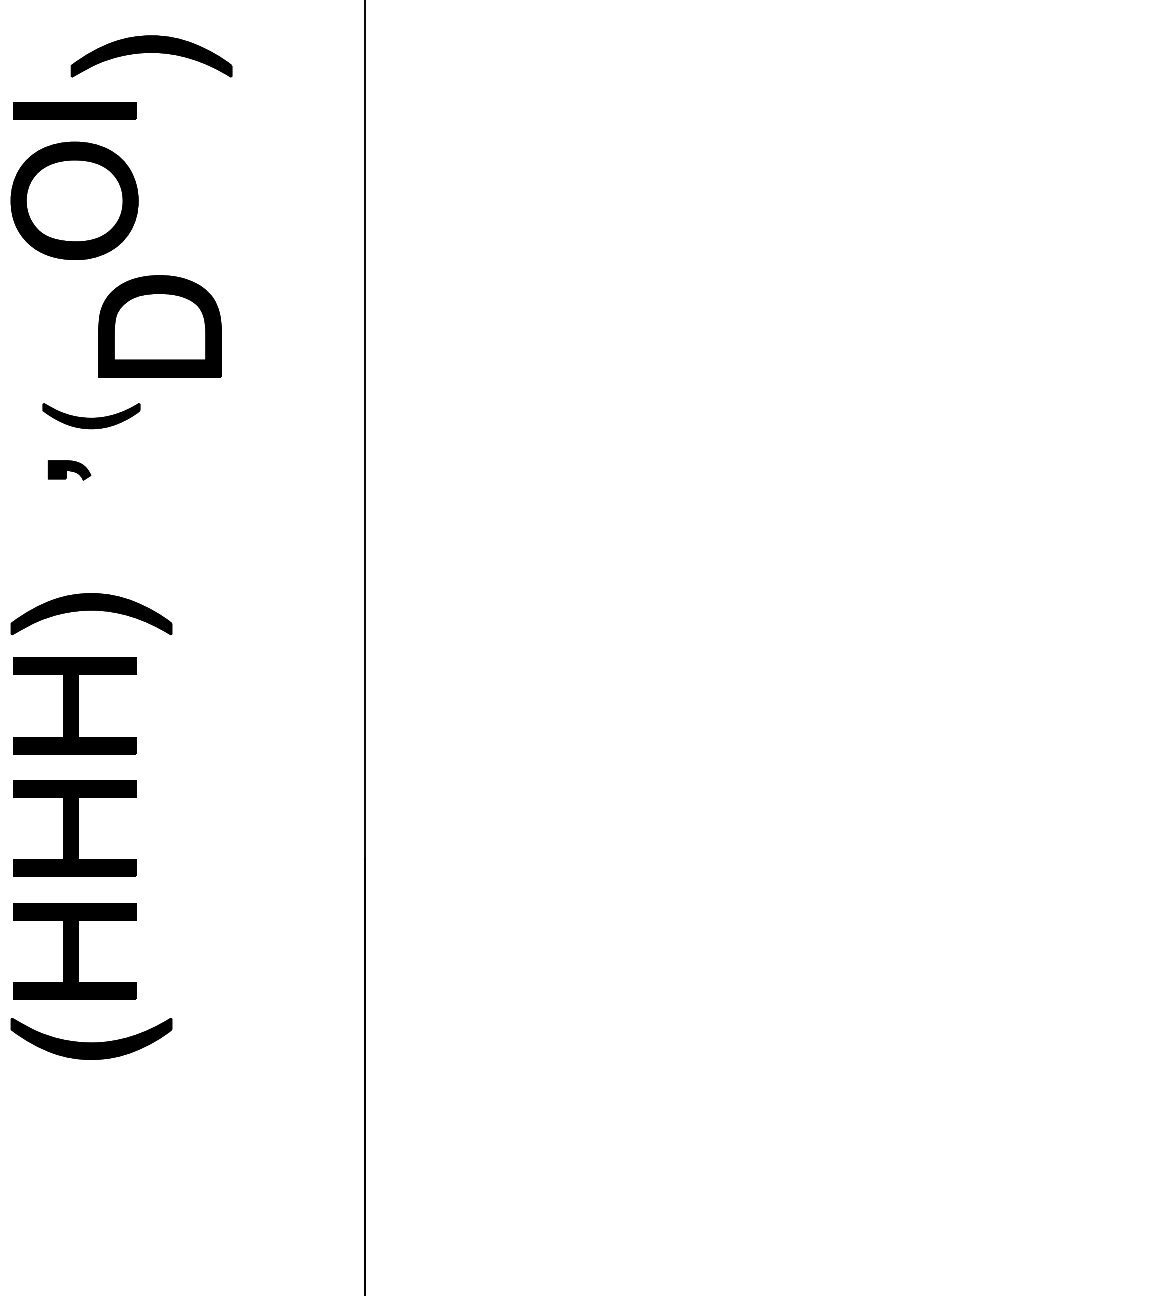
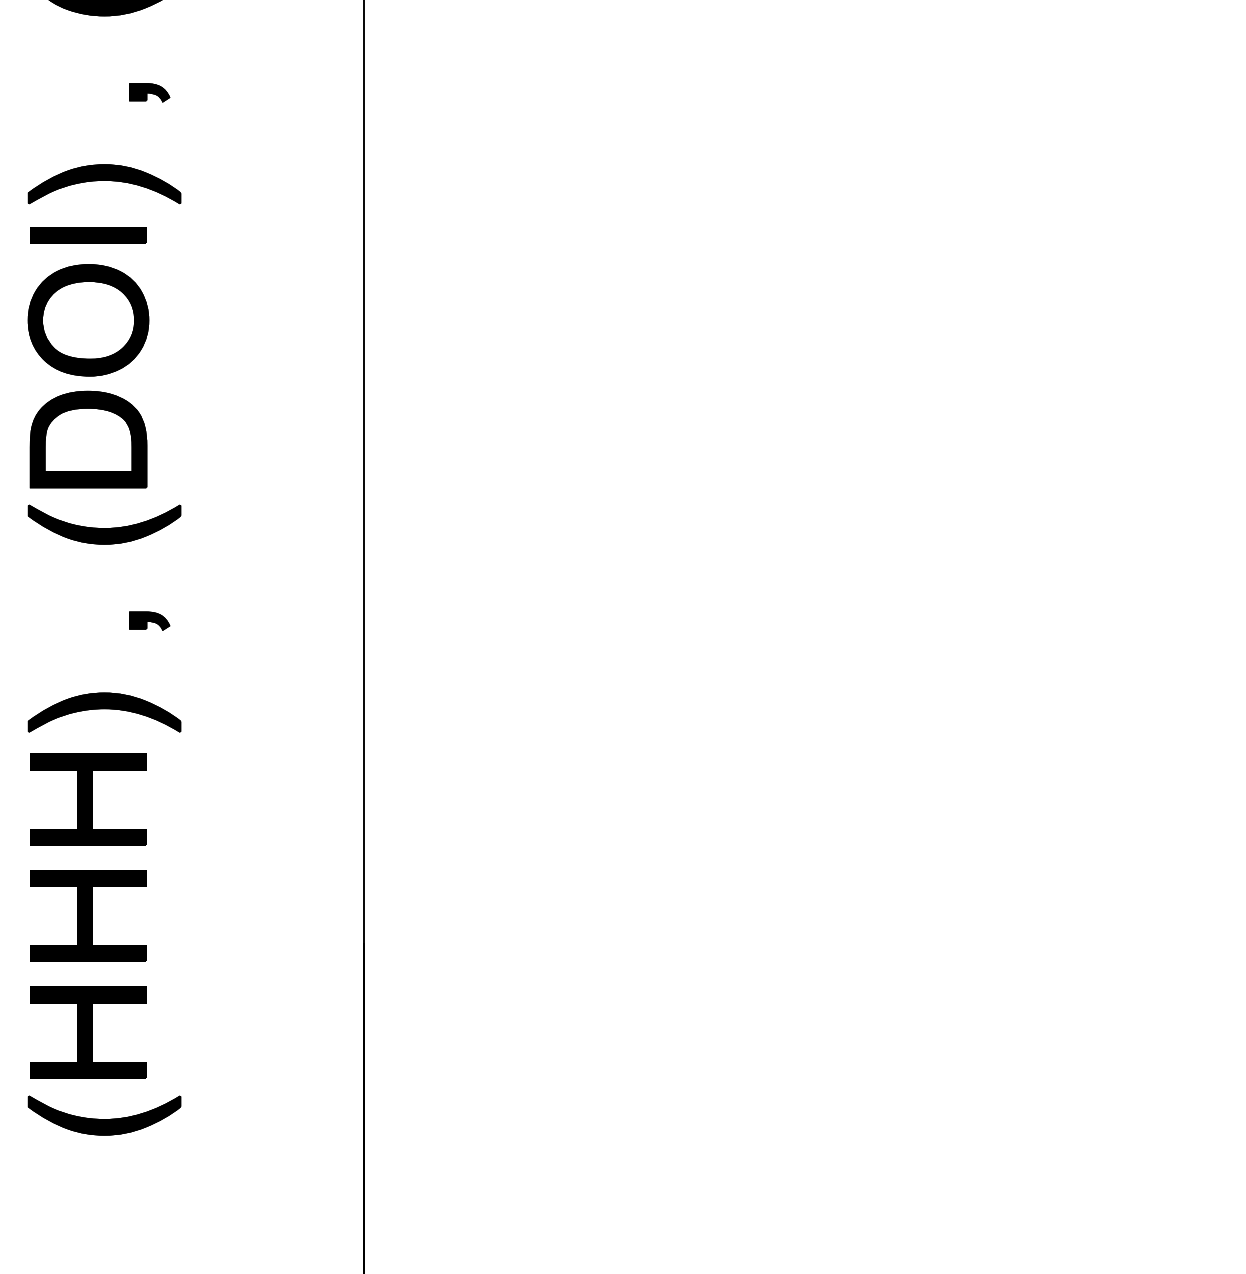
part: (151, 56) -> (104, 184), moved
part: (159, 326) -> (88, 439), moved
part: (91, 416) -> (104, 524), size x1.67
part: (69, 469) -> (149, 620), moved

